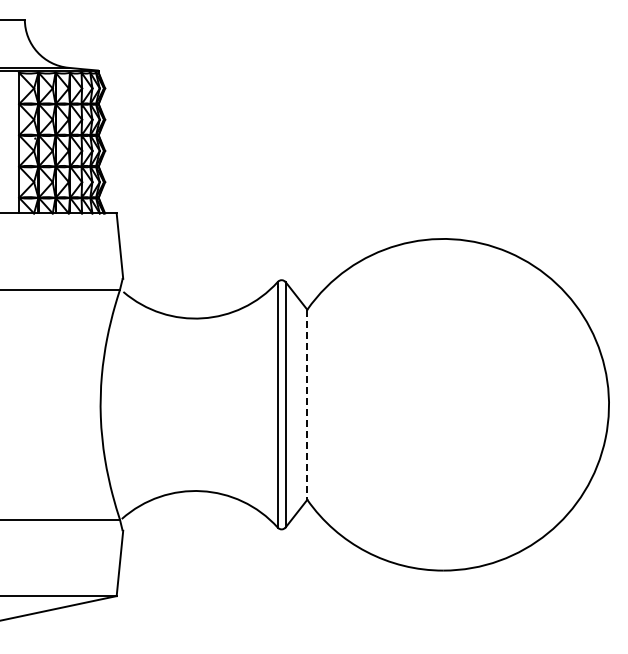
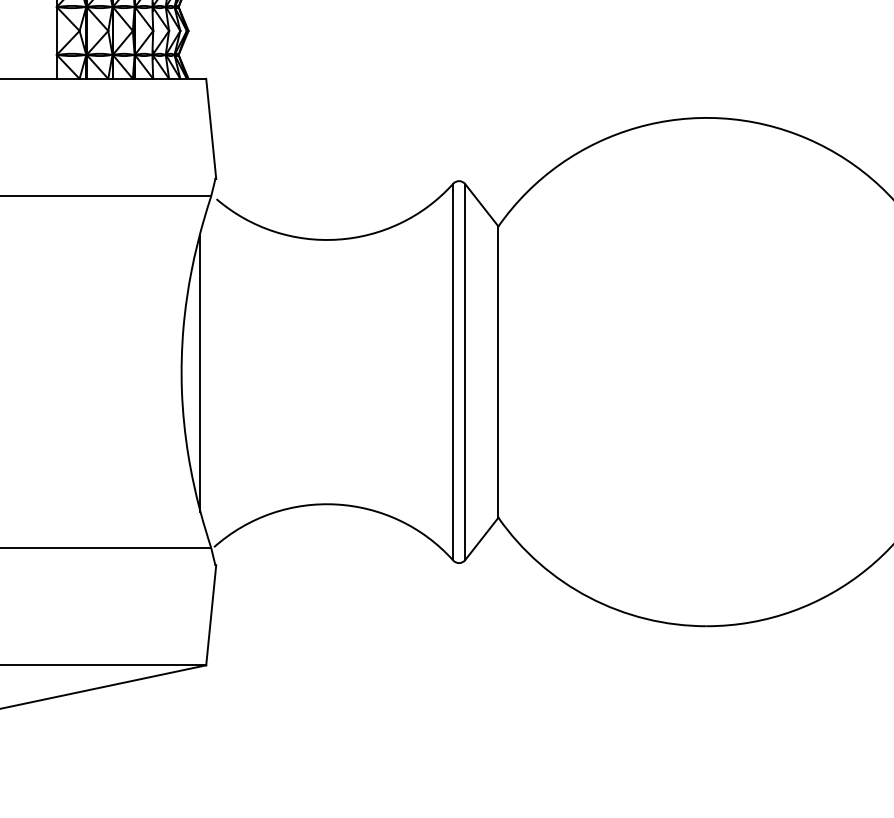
line: (112, 405) -> (199, 373), added
line: (307, 405) -> (498, 373), dashed -> solid

